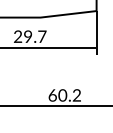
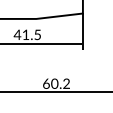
text: (30, 36) -> (27, 34), 29.7 -> 41.5

